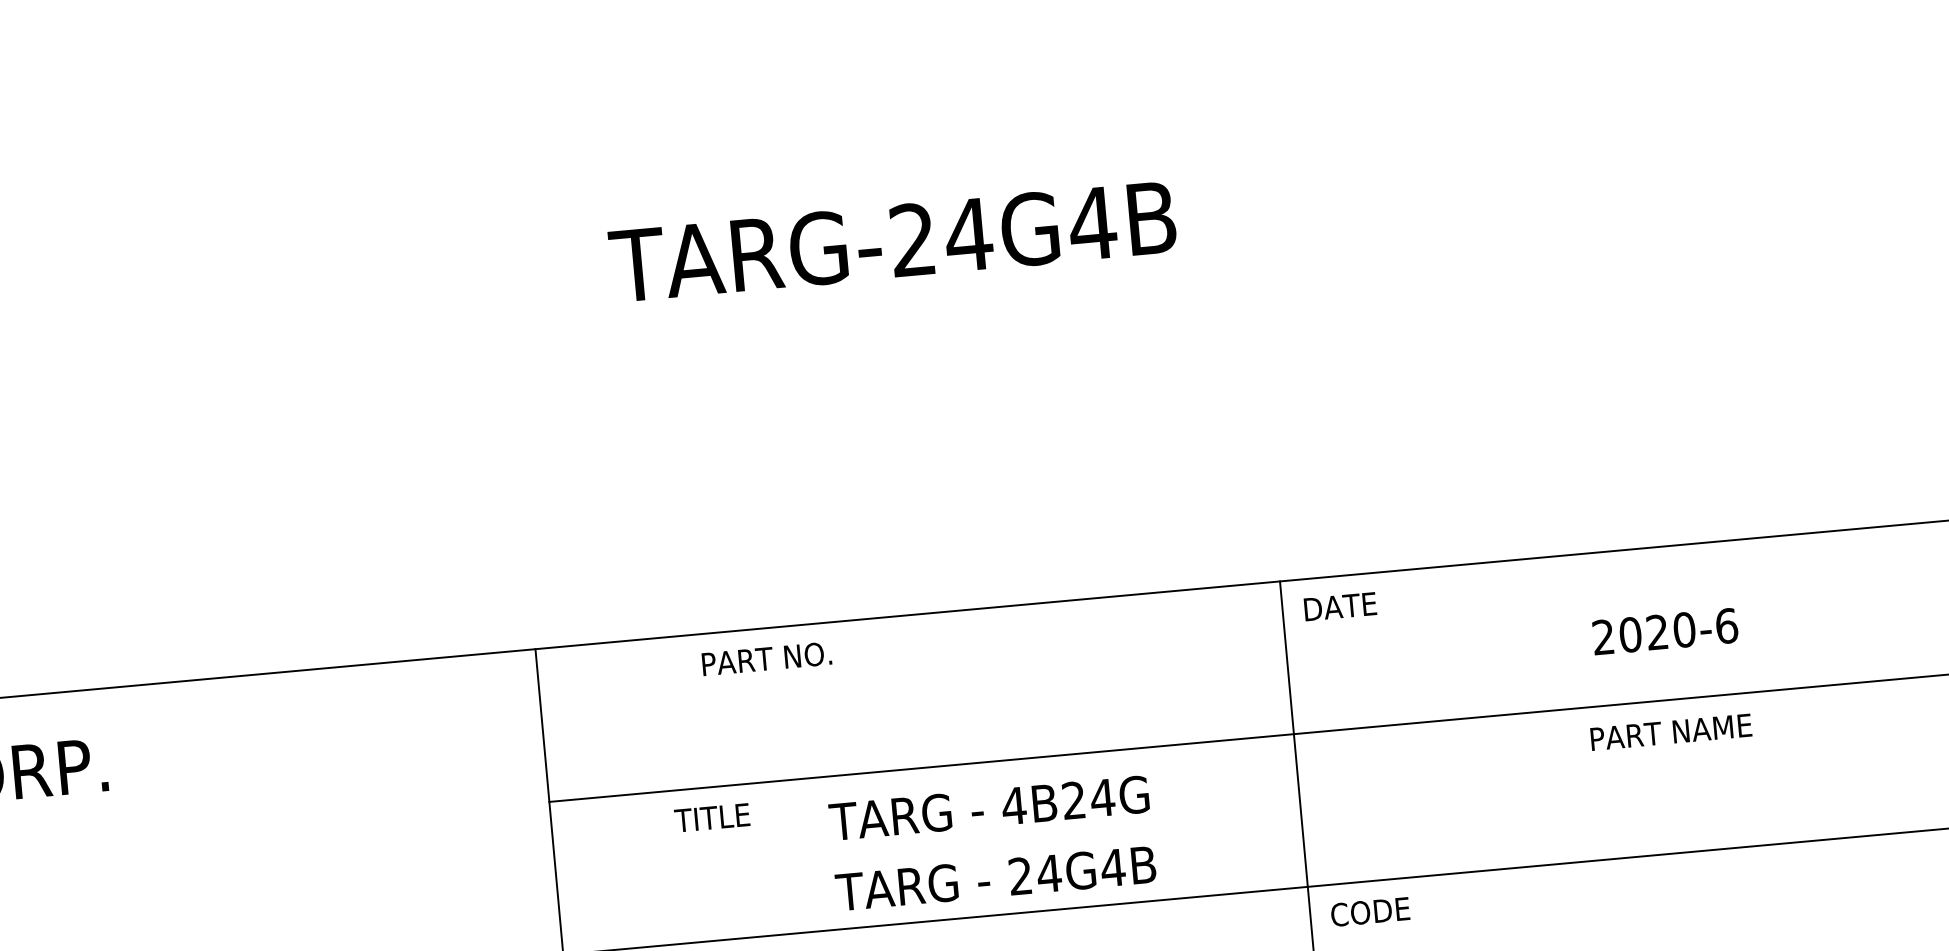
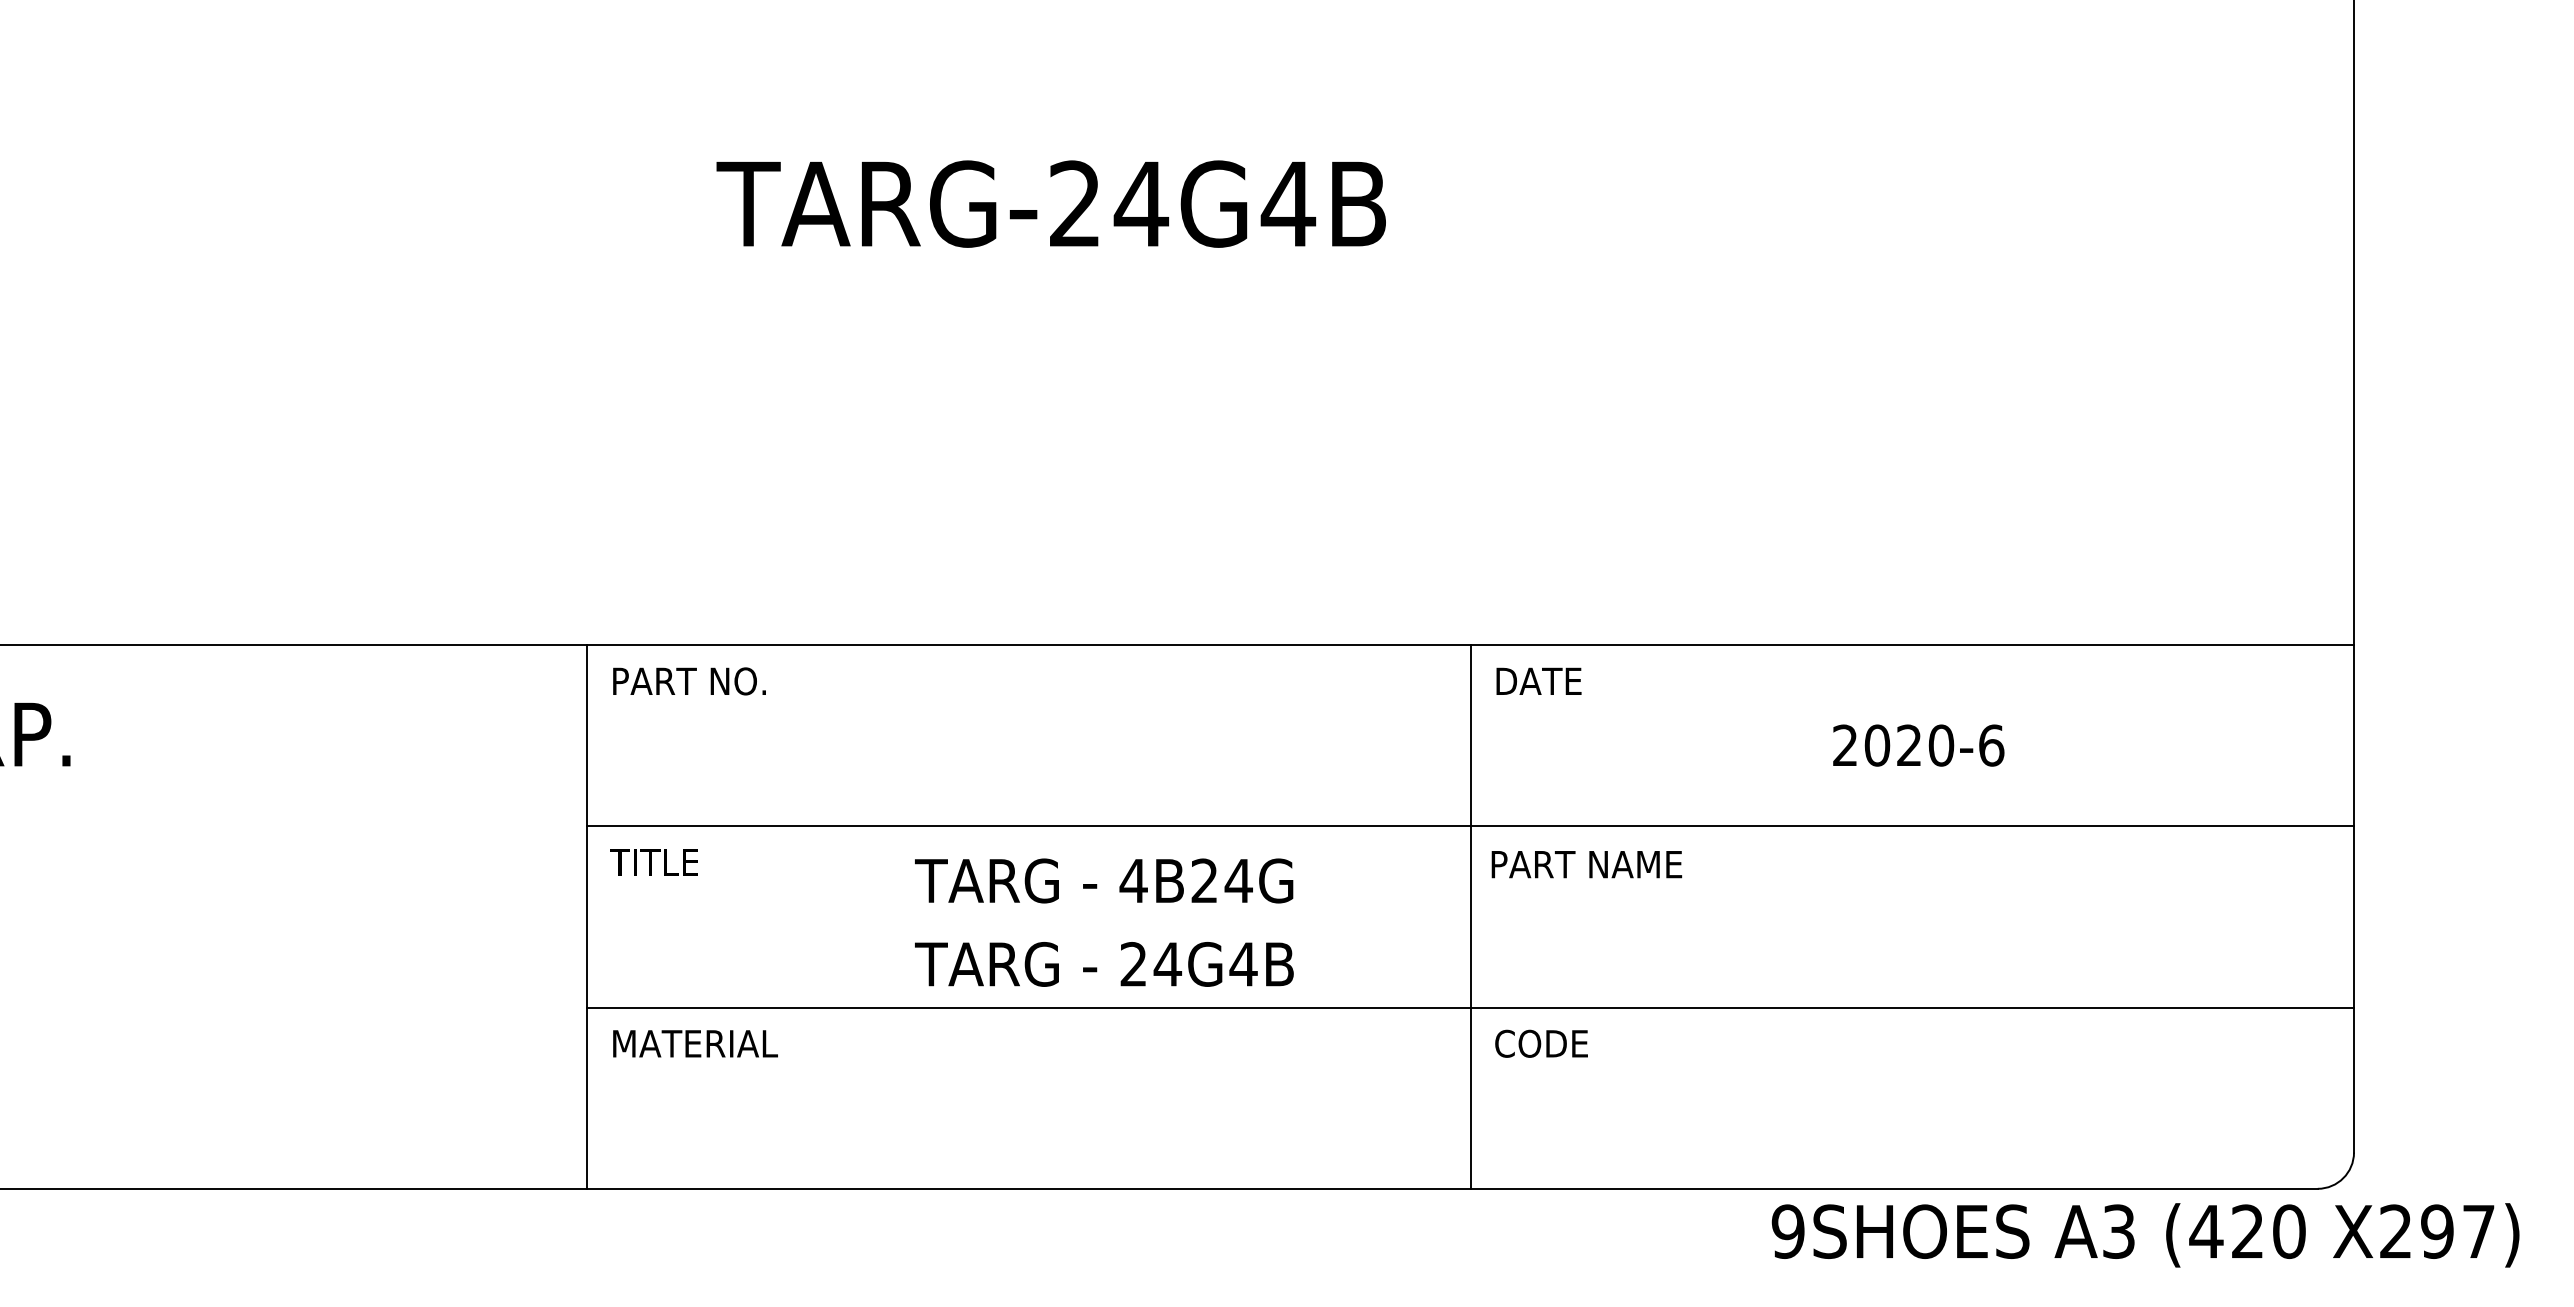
text: (766, 658) -> (689, 681), moved
text: (1670, 732) -> (1586, 864), moved
text: (711, 817) -> (653, 862), moved

